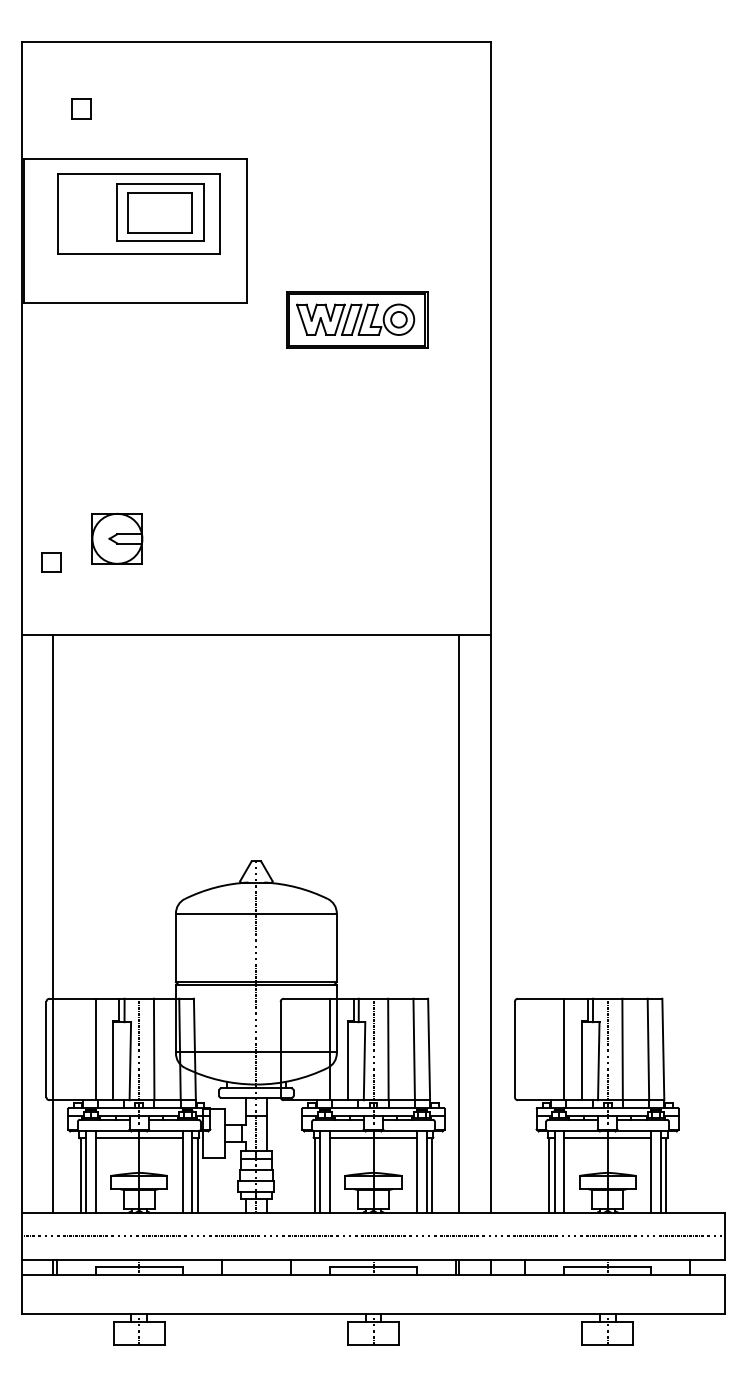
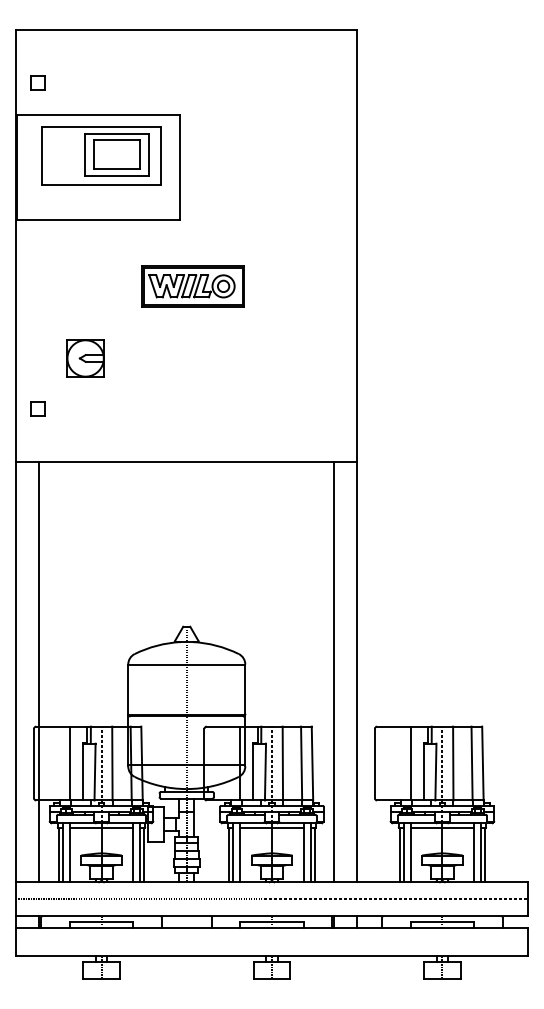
part: (81, 108) -> (37, 82), moved
part: (357, 319) -> (193, 286), moved
part: (117, 538) -> (85, 358), moved

